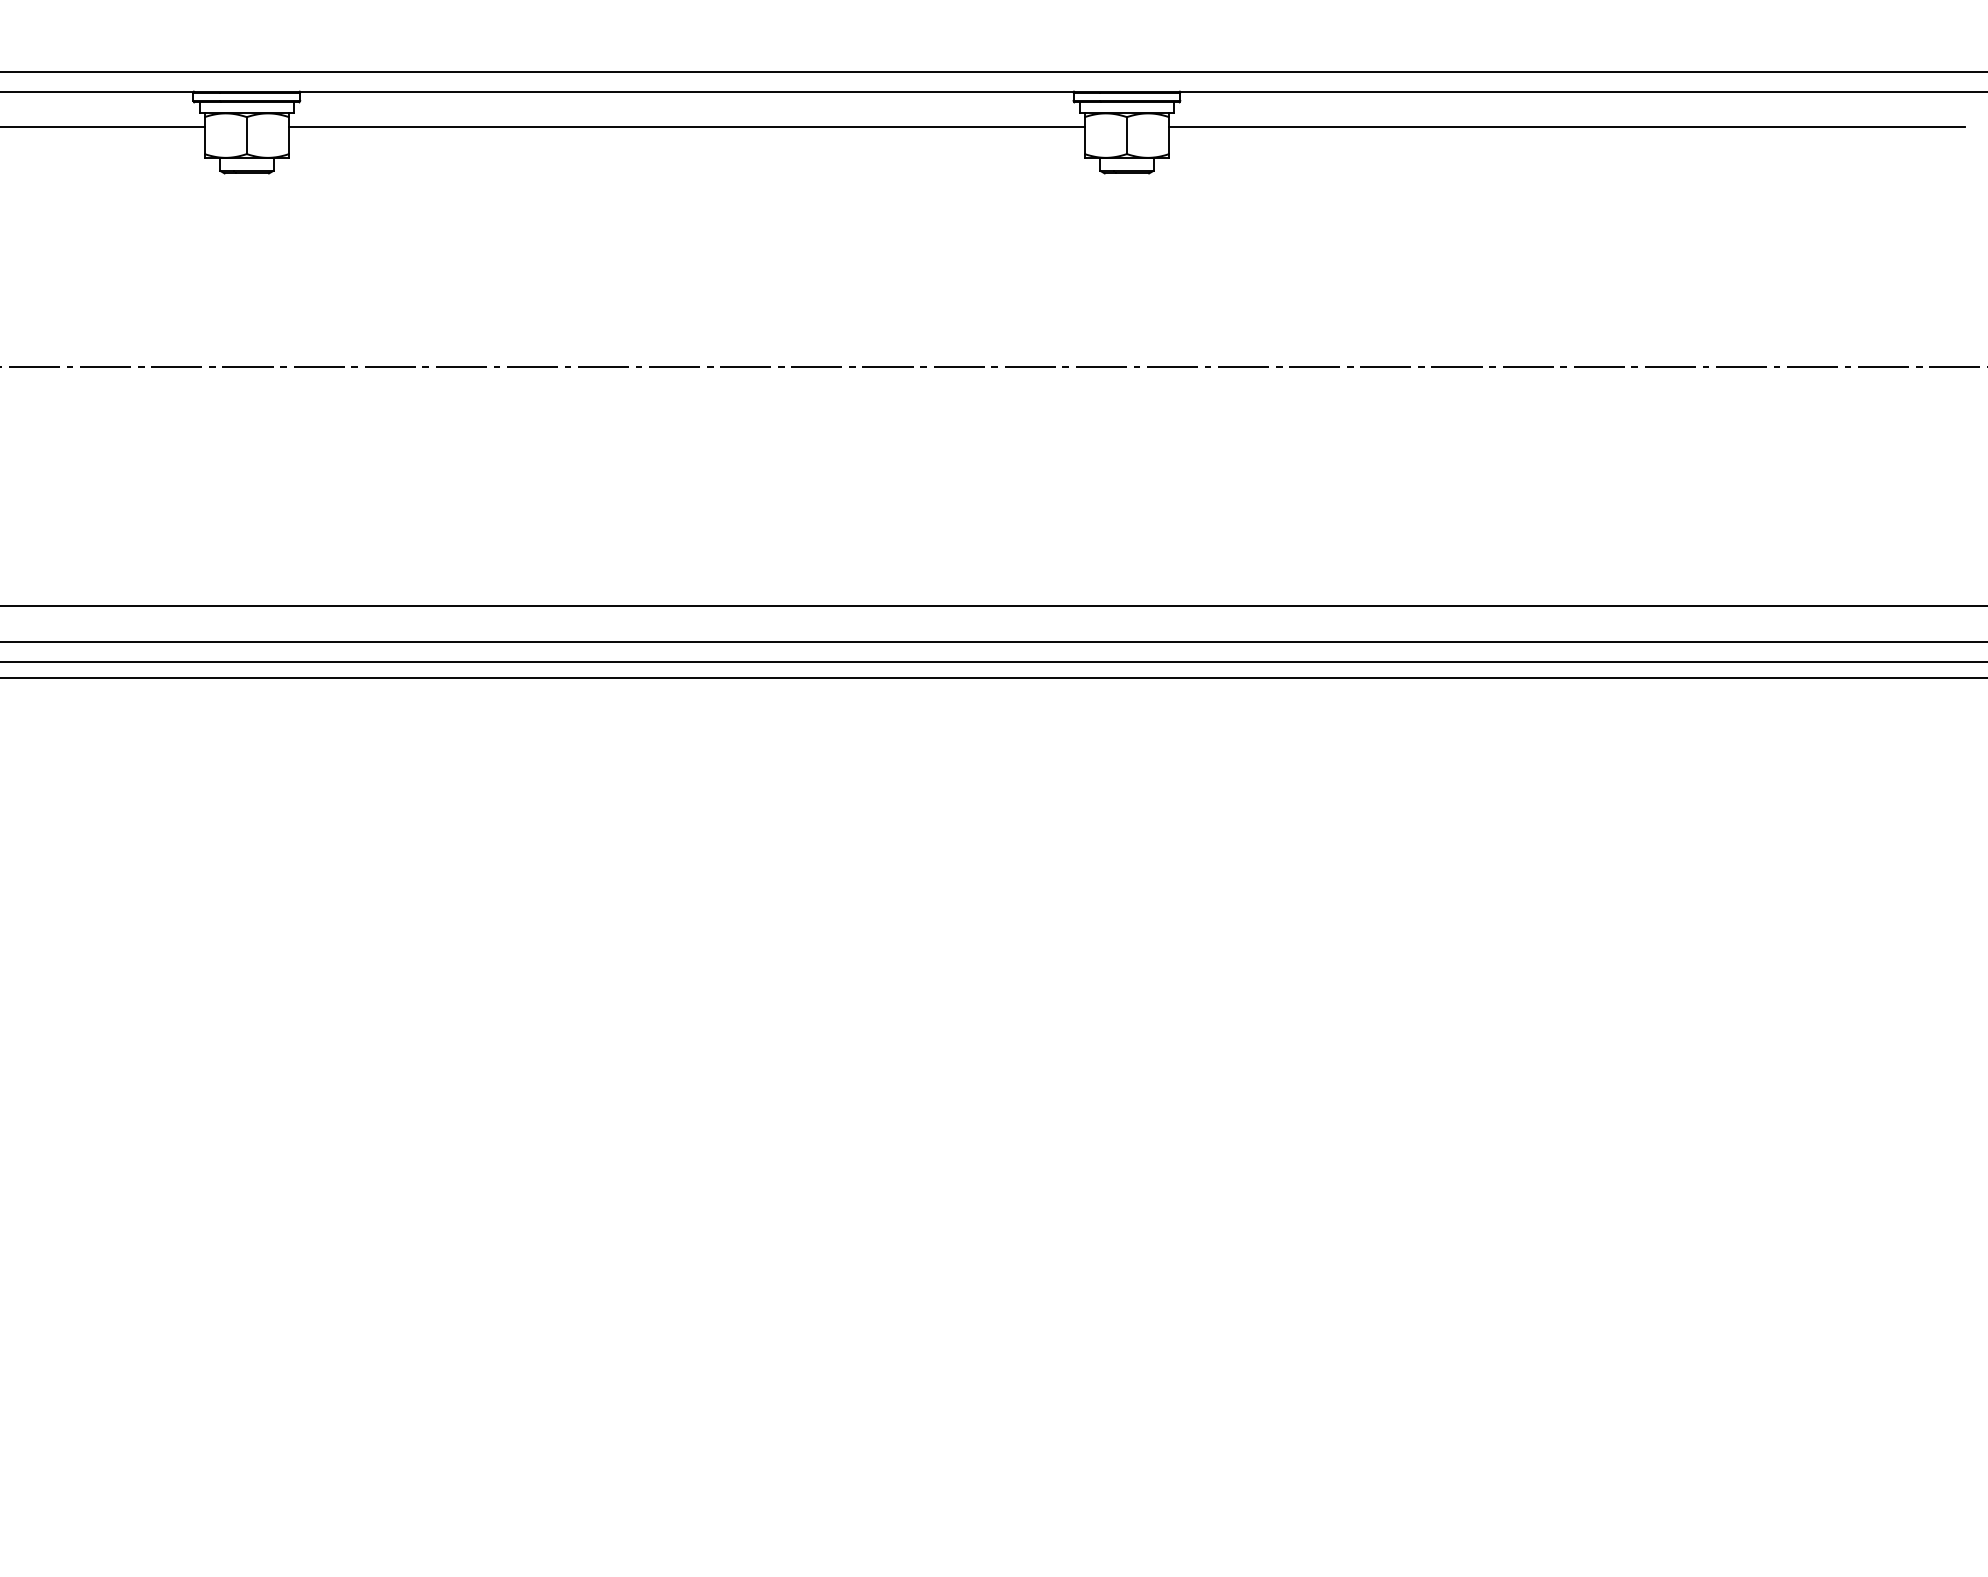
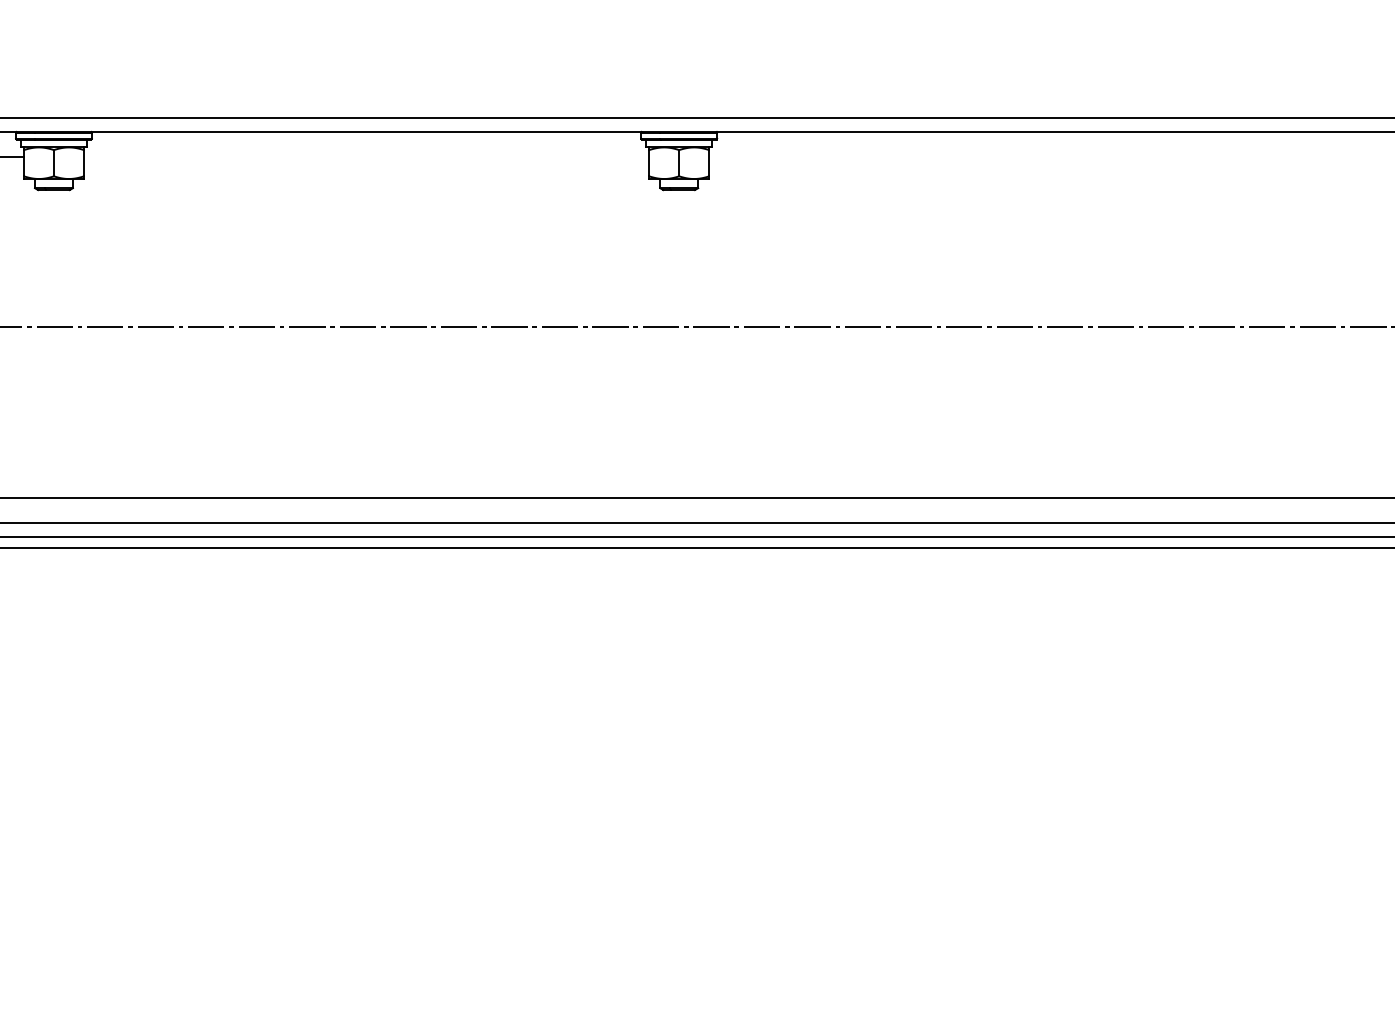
line: (686, 127) -> (366, 157), removed
line: (1566, 127) -> (991, 157), removed

